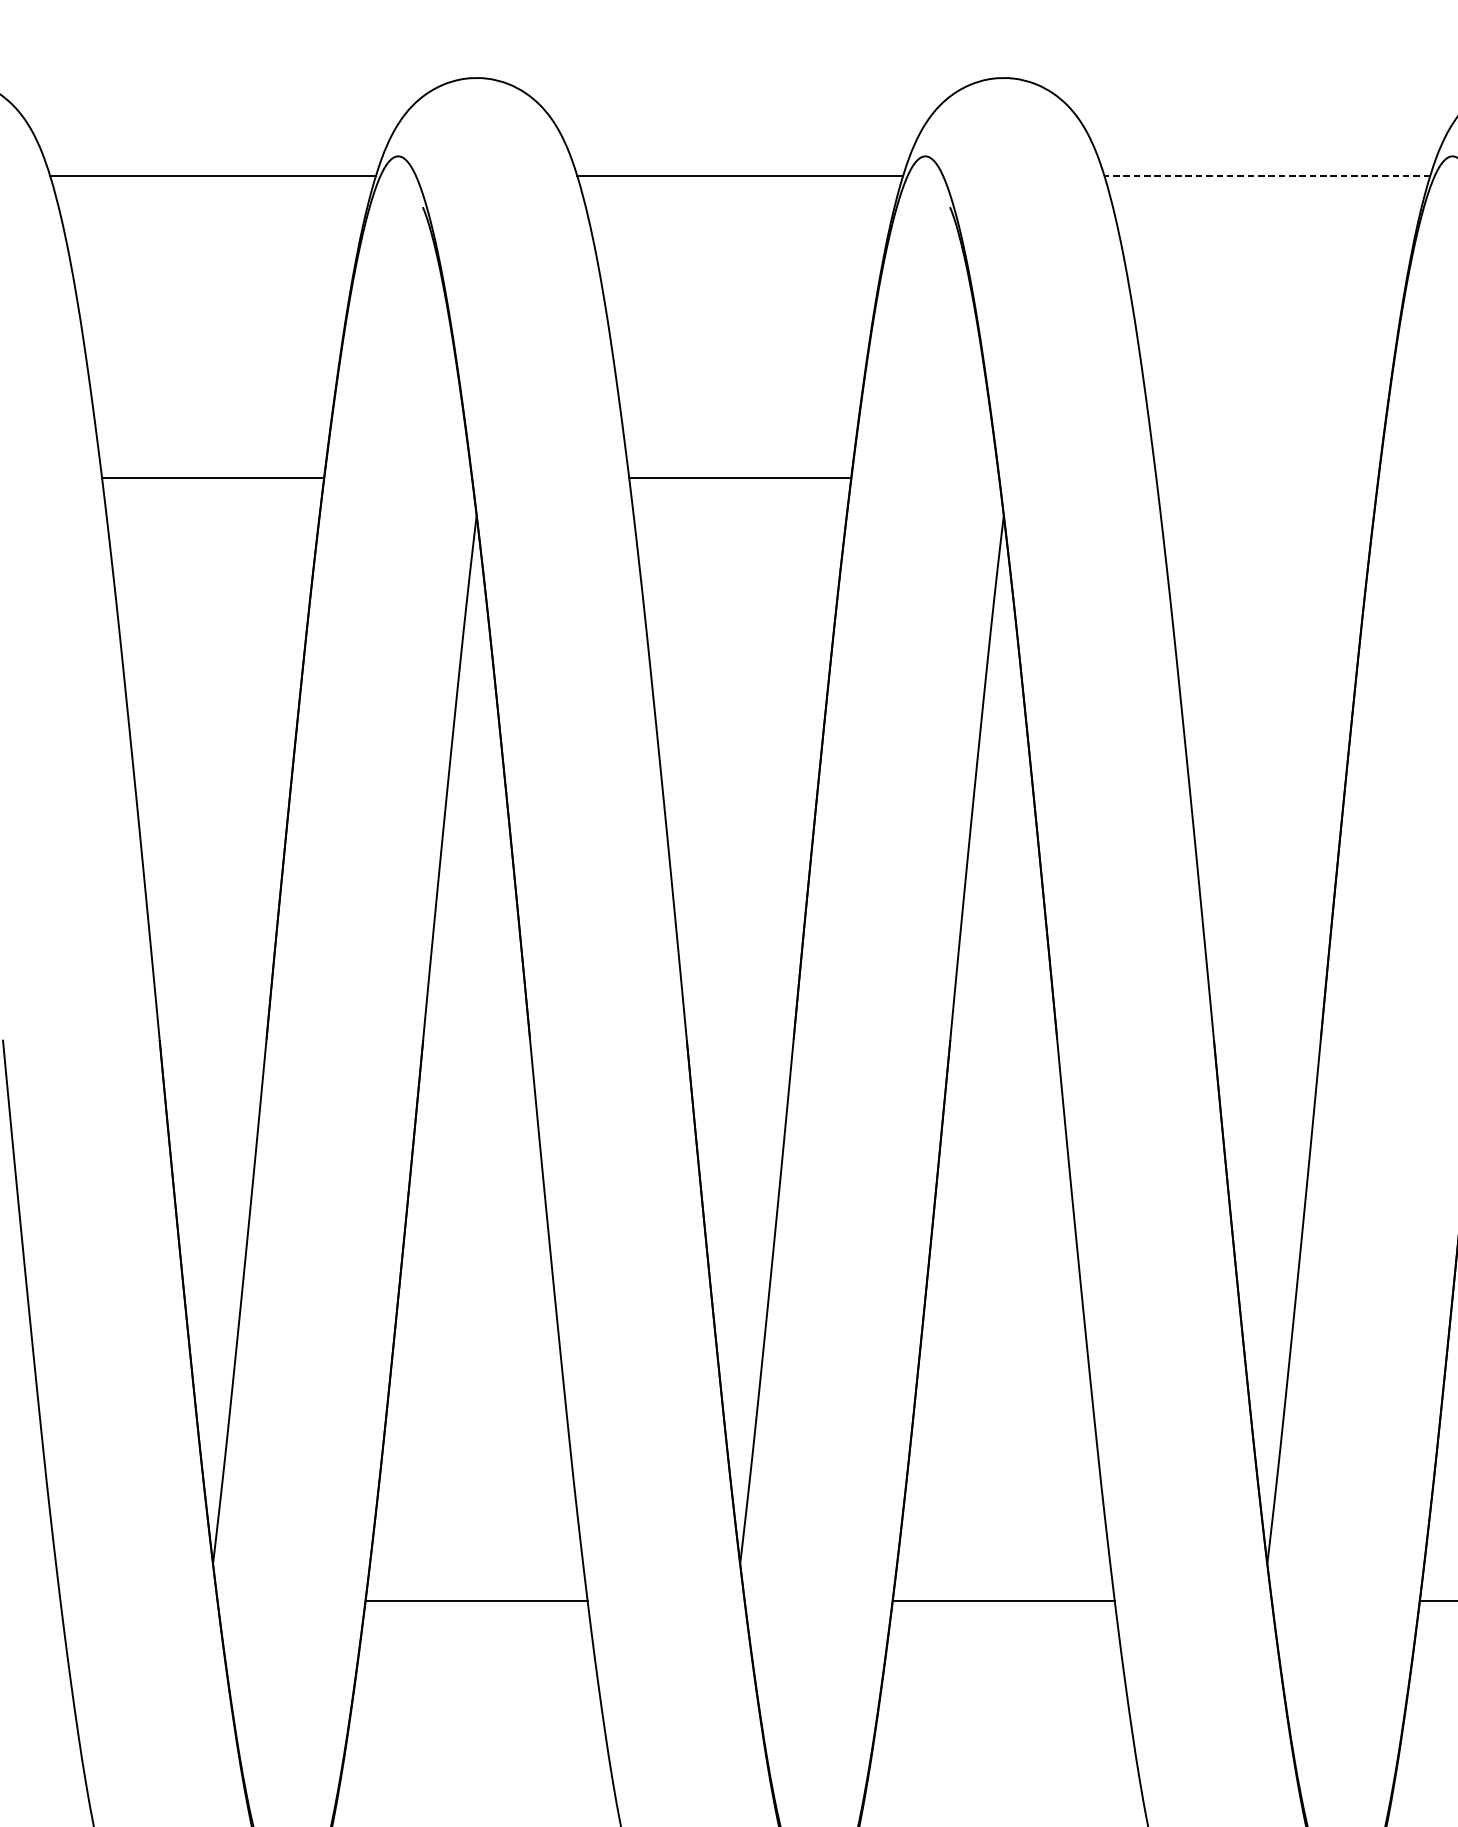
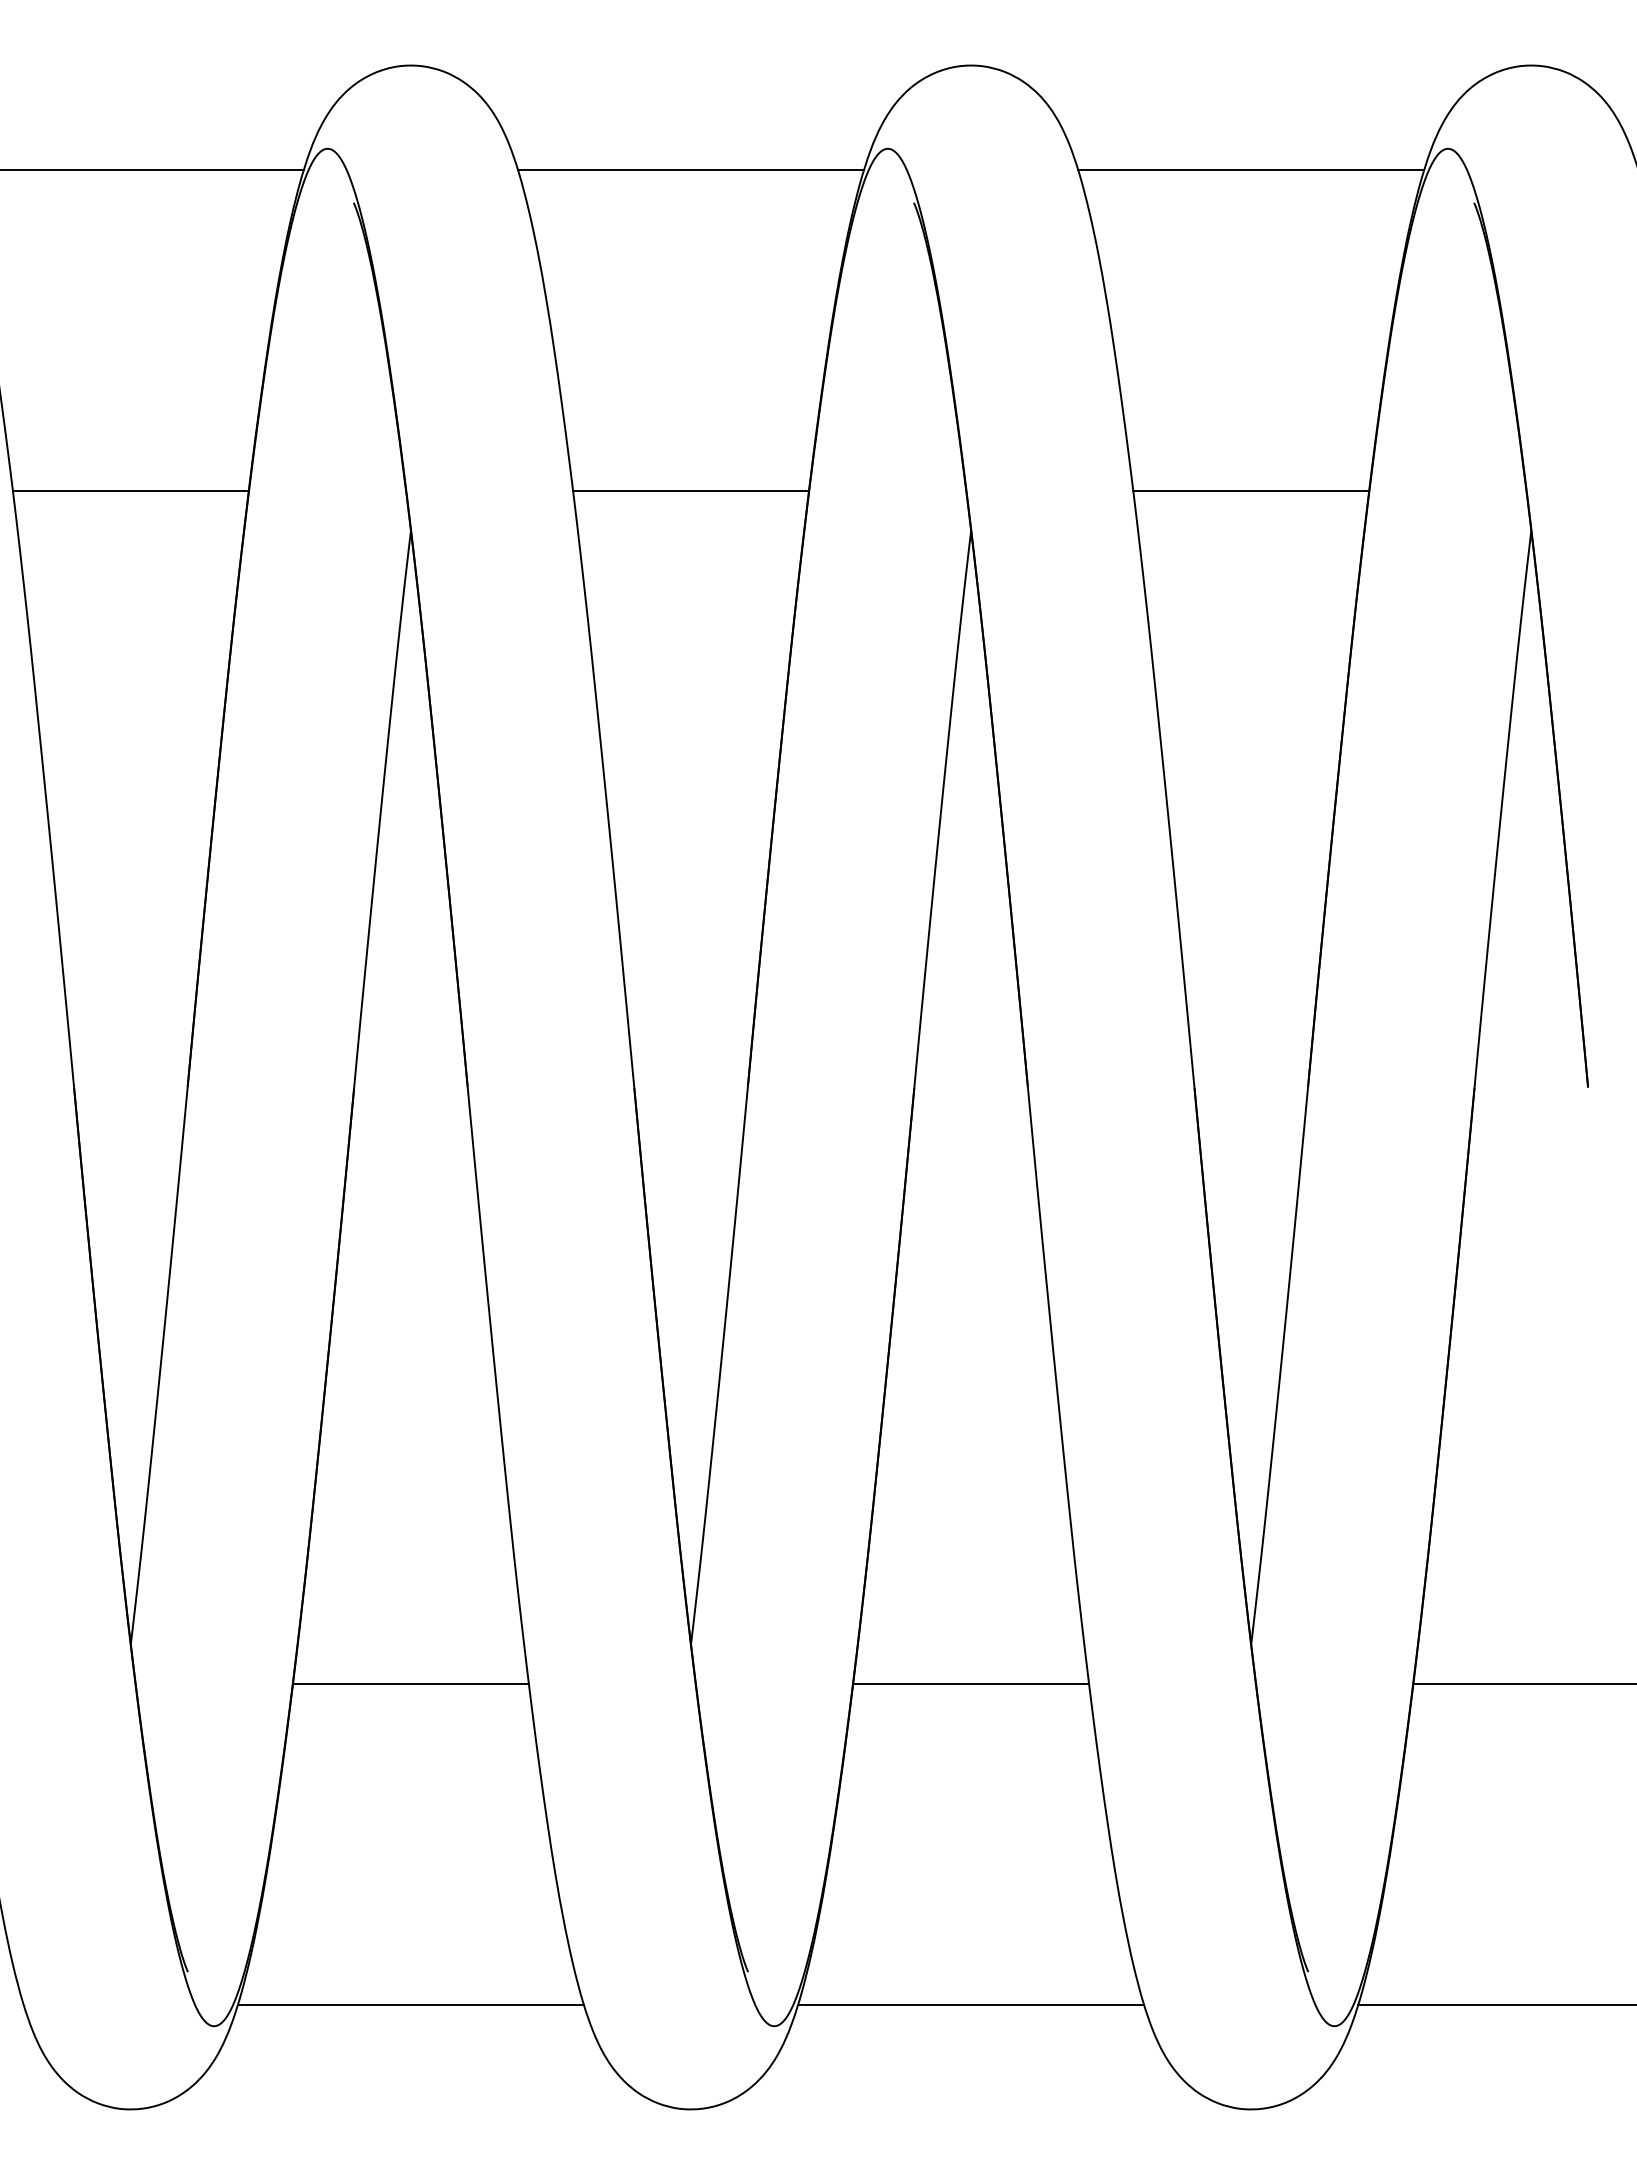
line: (1267, 176) -> (1251, 170), dashed -> solid
line: (1267, 477) -> (1251, 490), added

